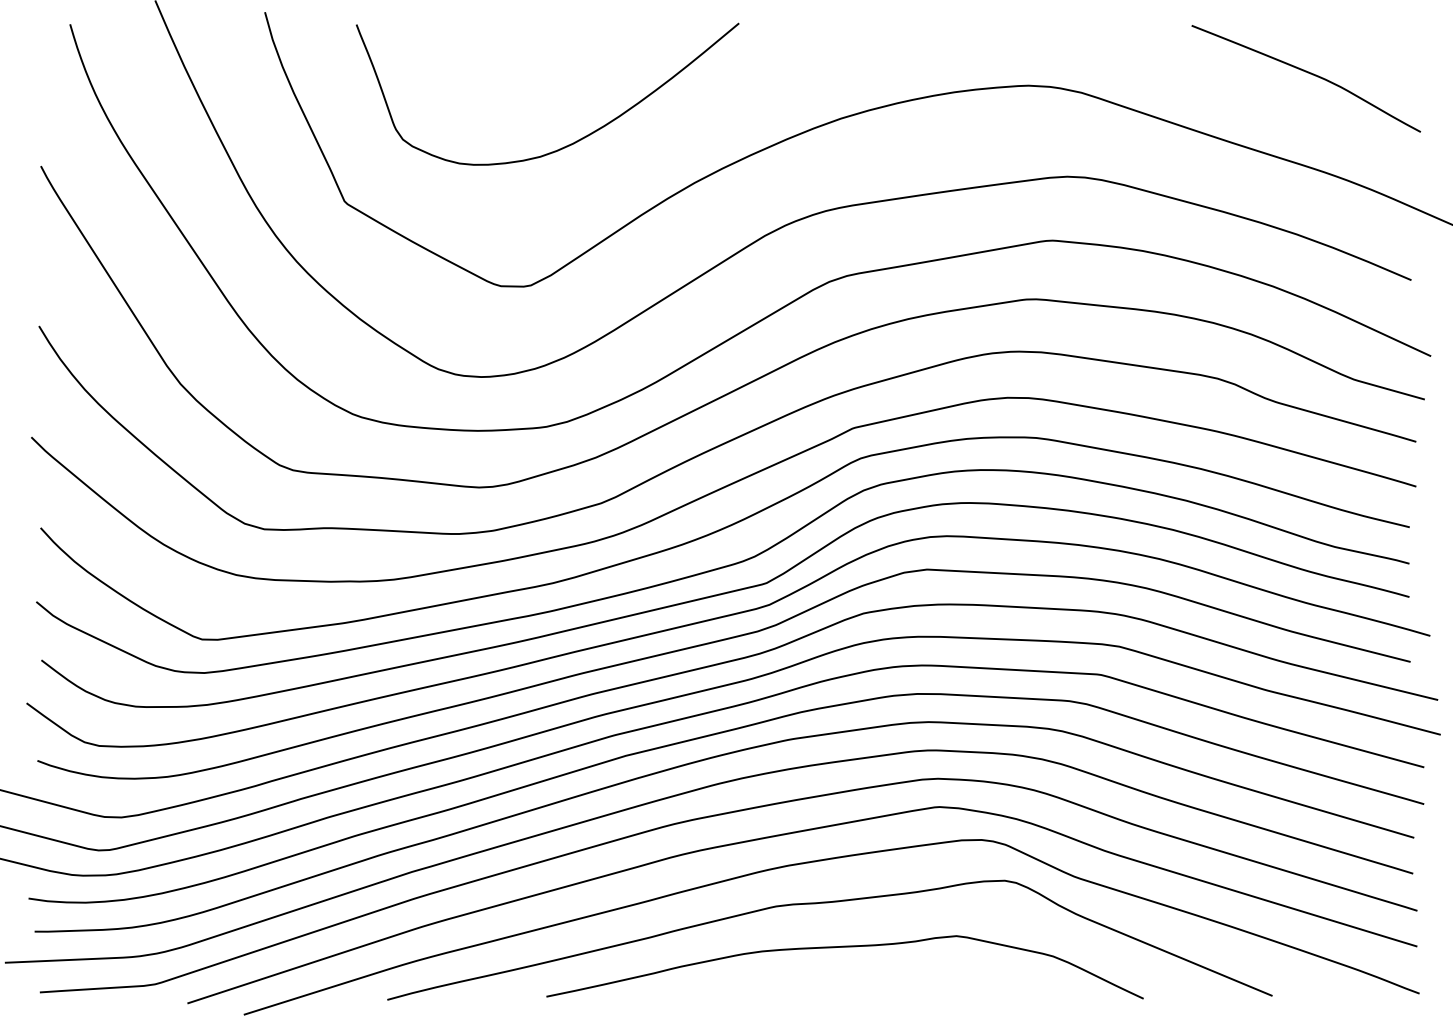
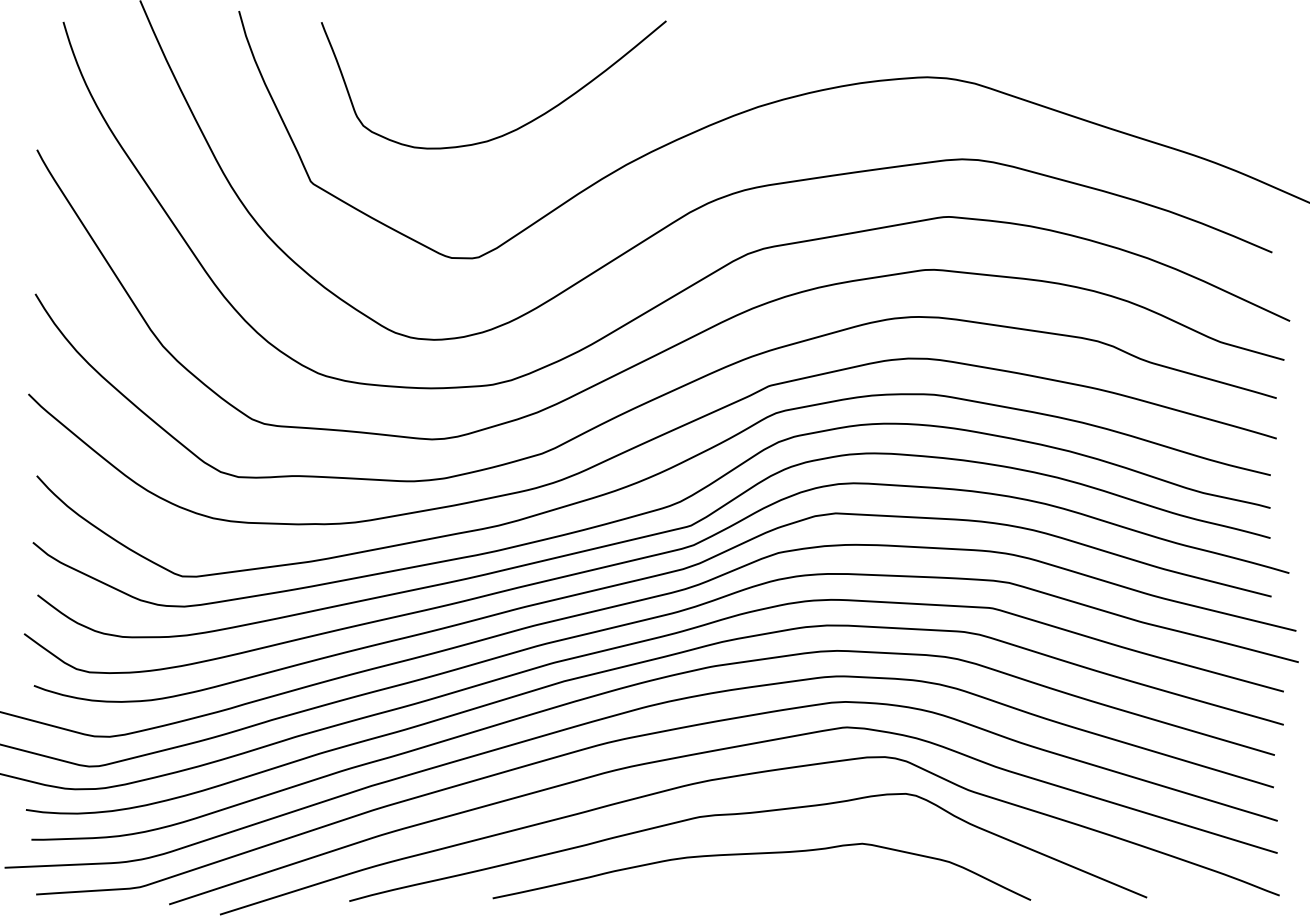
curve: (1307, 73) -> (1178, 66), removed

